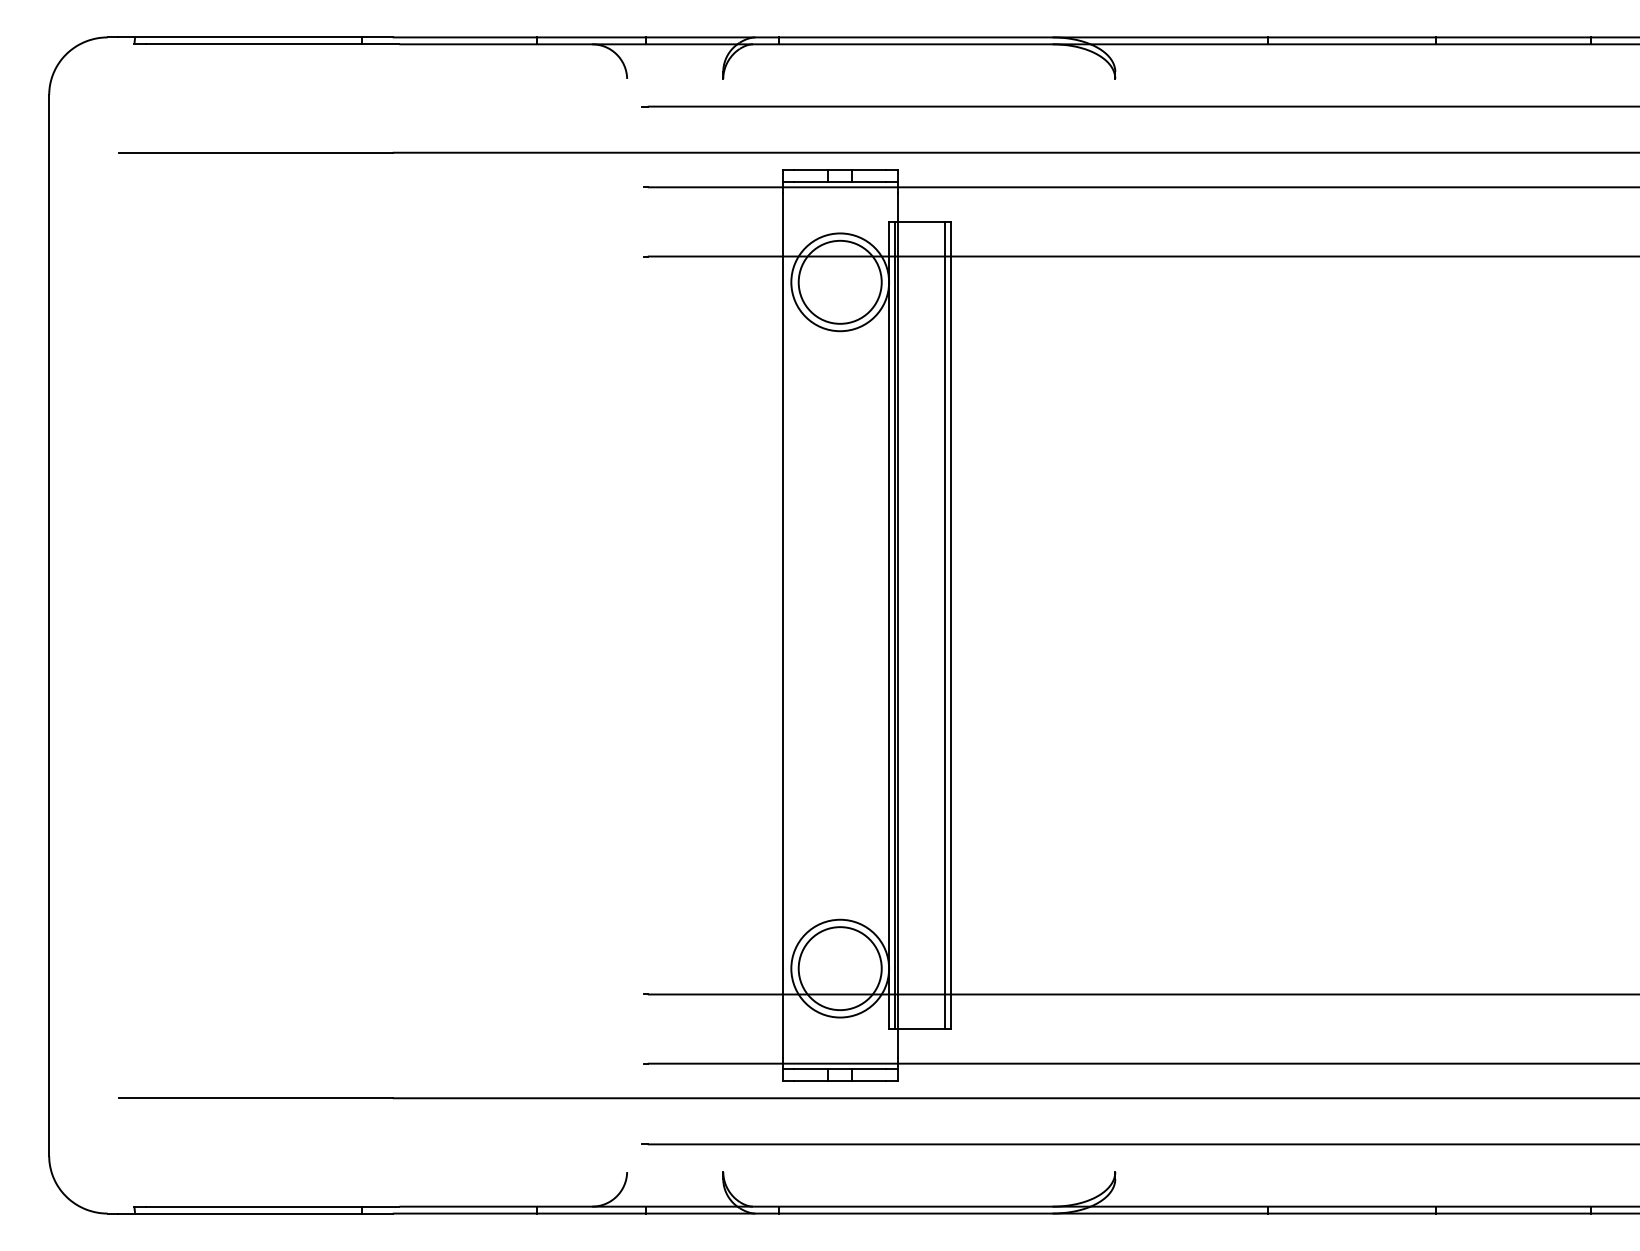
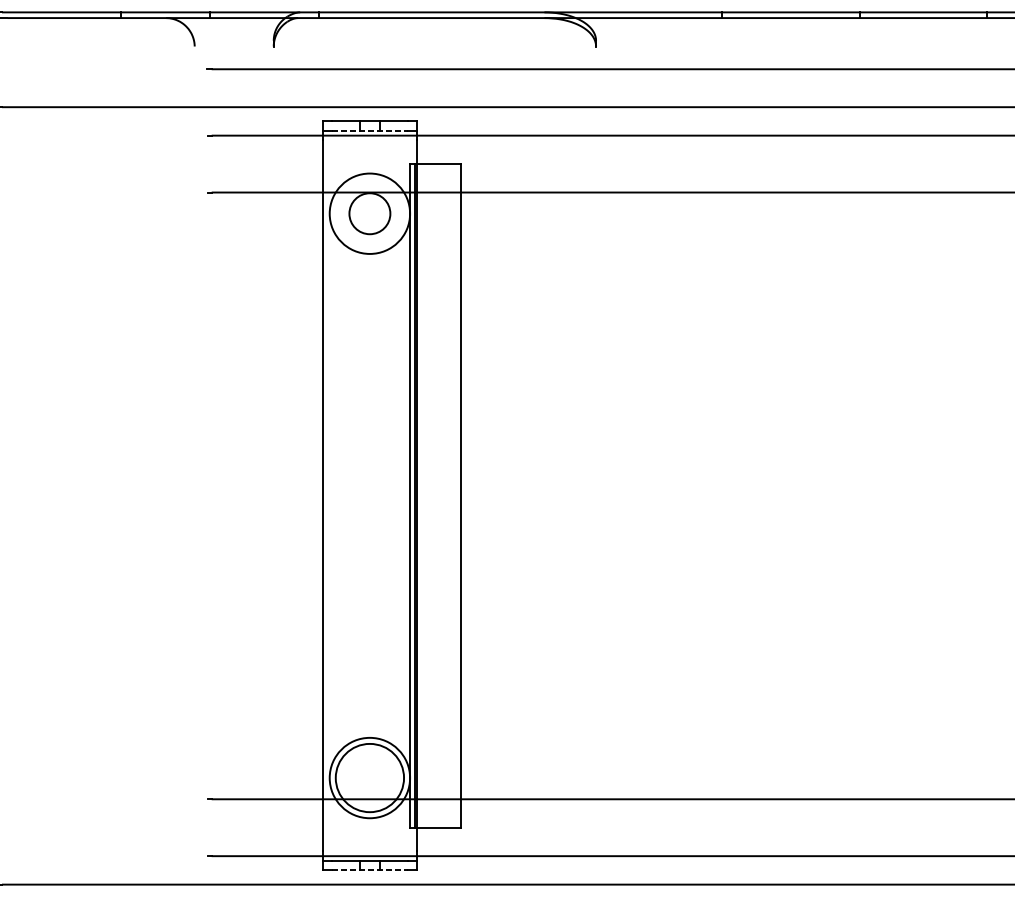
line: (840, 181) -> (370, 130), solid -> dashed
circle: (839, 281) -> (369, 213), size x0.6
line: (945, 625) -> (456, 495), removed
line: (840, 1080) -> (370, 870), solid -> dashed

